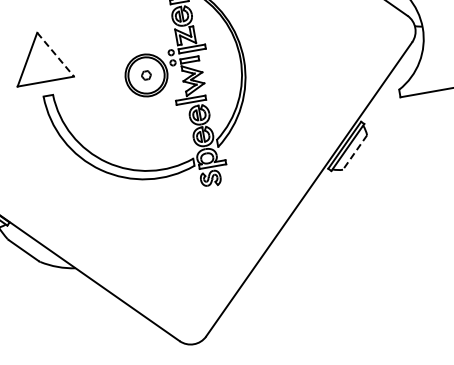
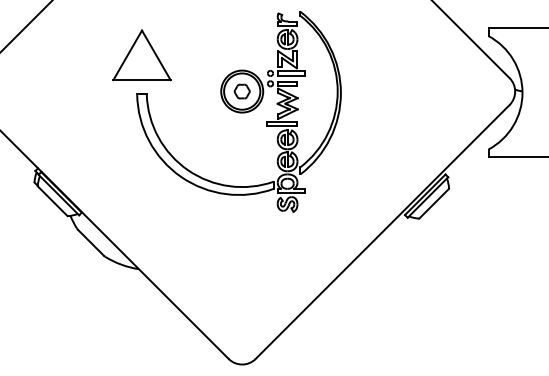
line: (55, 54) -> (156, 55), dashed -> solid
part: (145, 75) -> (241, 91), size x1.67
line: (354, 153) -> (433, 204), dashed -> solid

